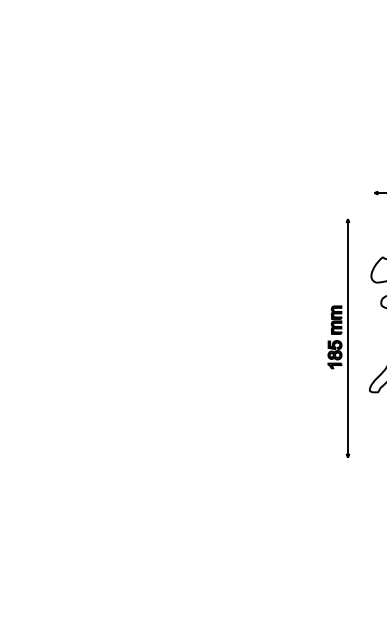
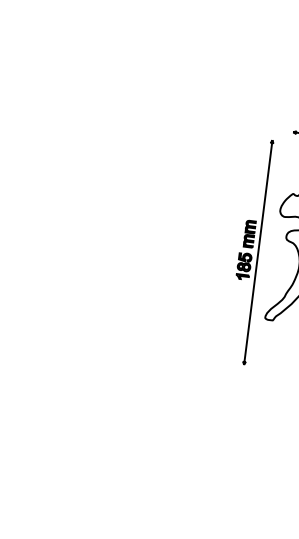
part: (338, 337) -> (249, 250), moved

